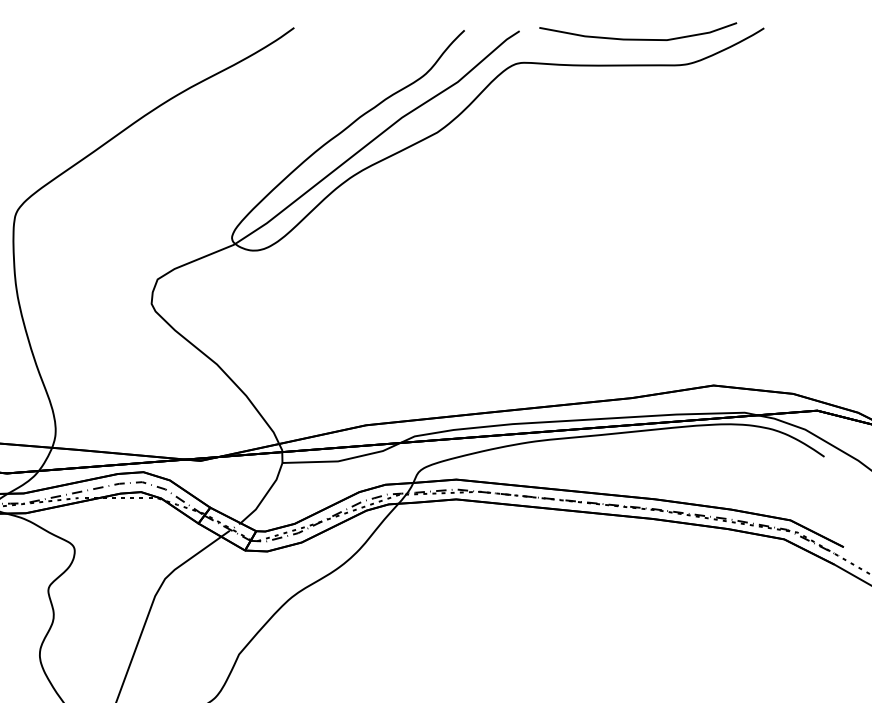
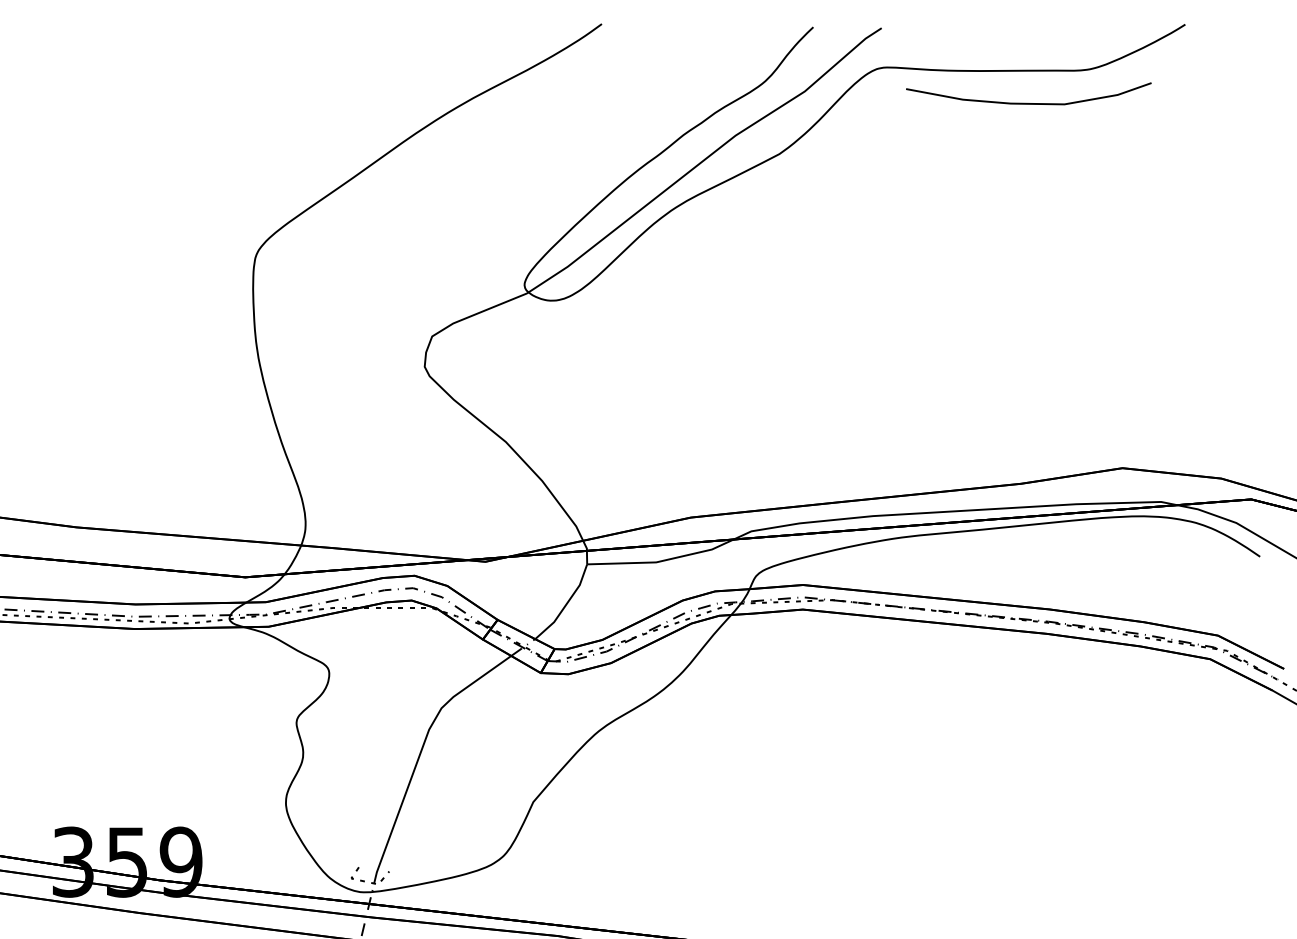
curve: (637, 38) -> (1027, 102), moved

